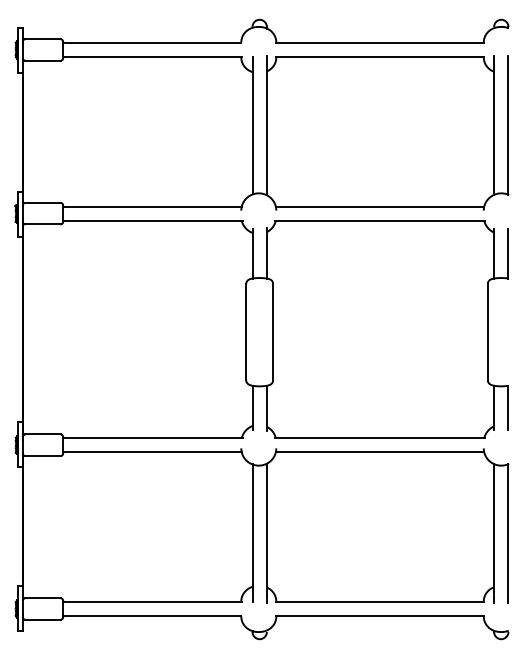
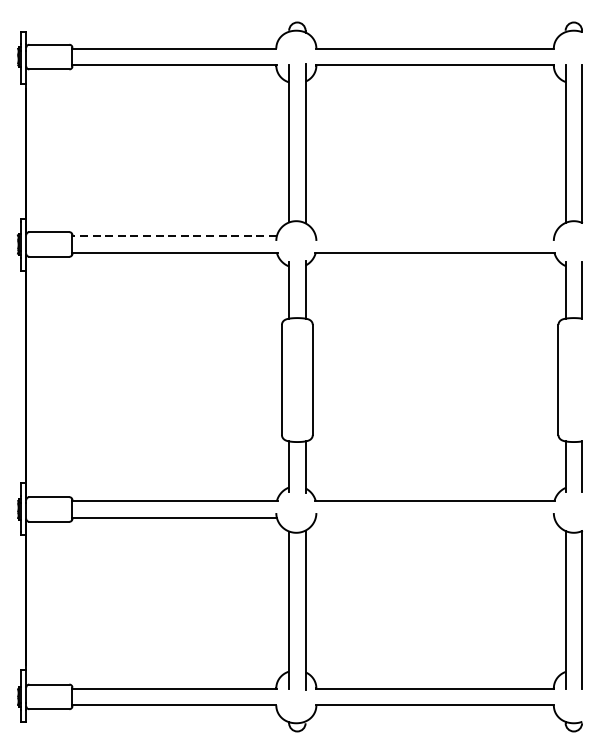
line: (152, 206) -> (174, 236), solid -> dashed
line: (379, 206) -> (434, 236), removed
line: (379, 452) -> (434, 517), removed

